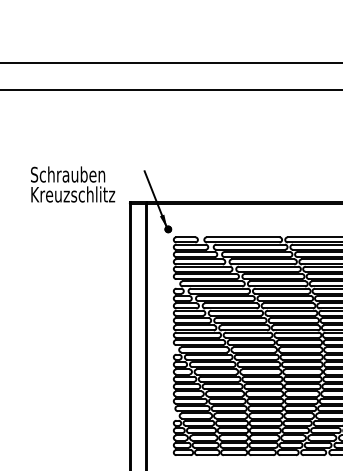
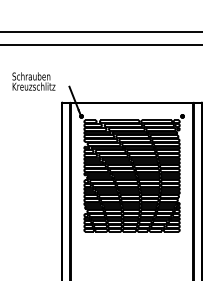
text: (72, 184) -> (33, 81), moved

